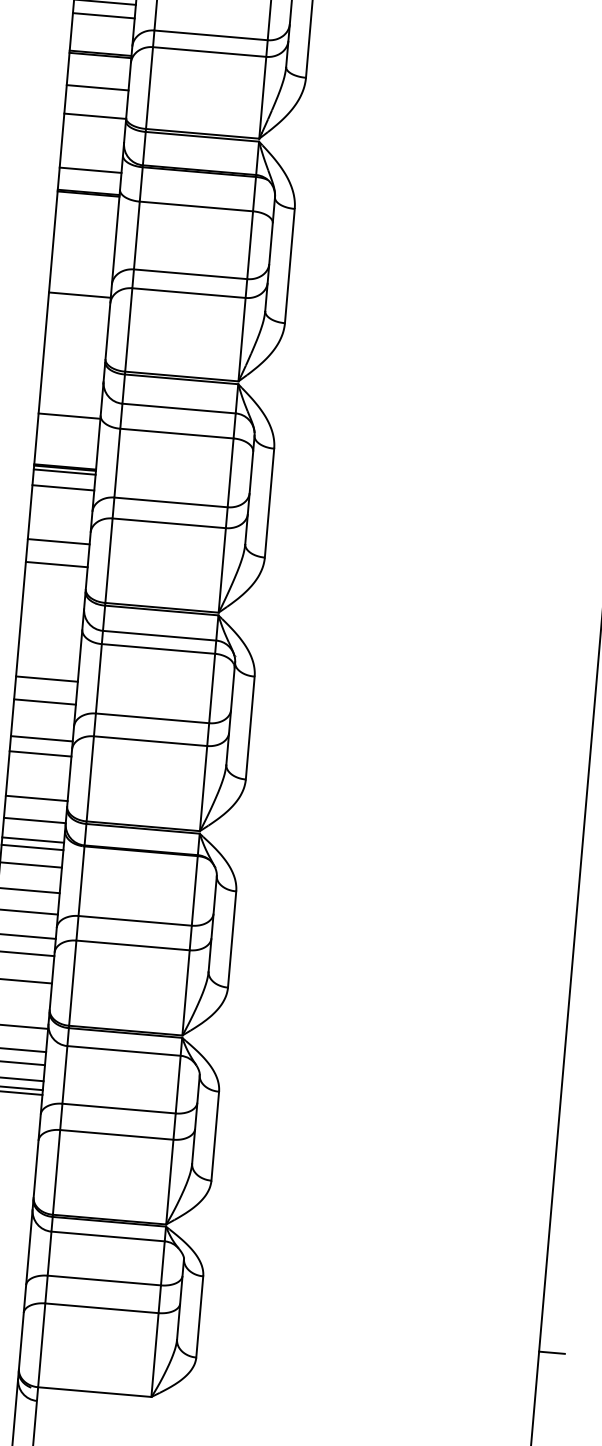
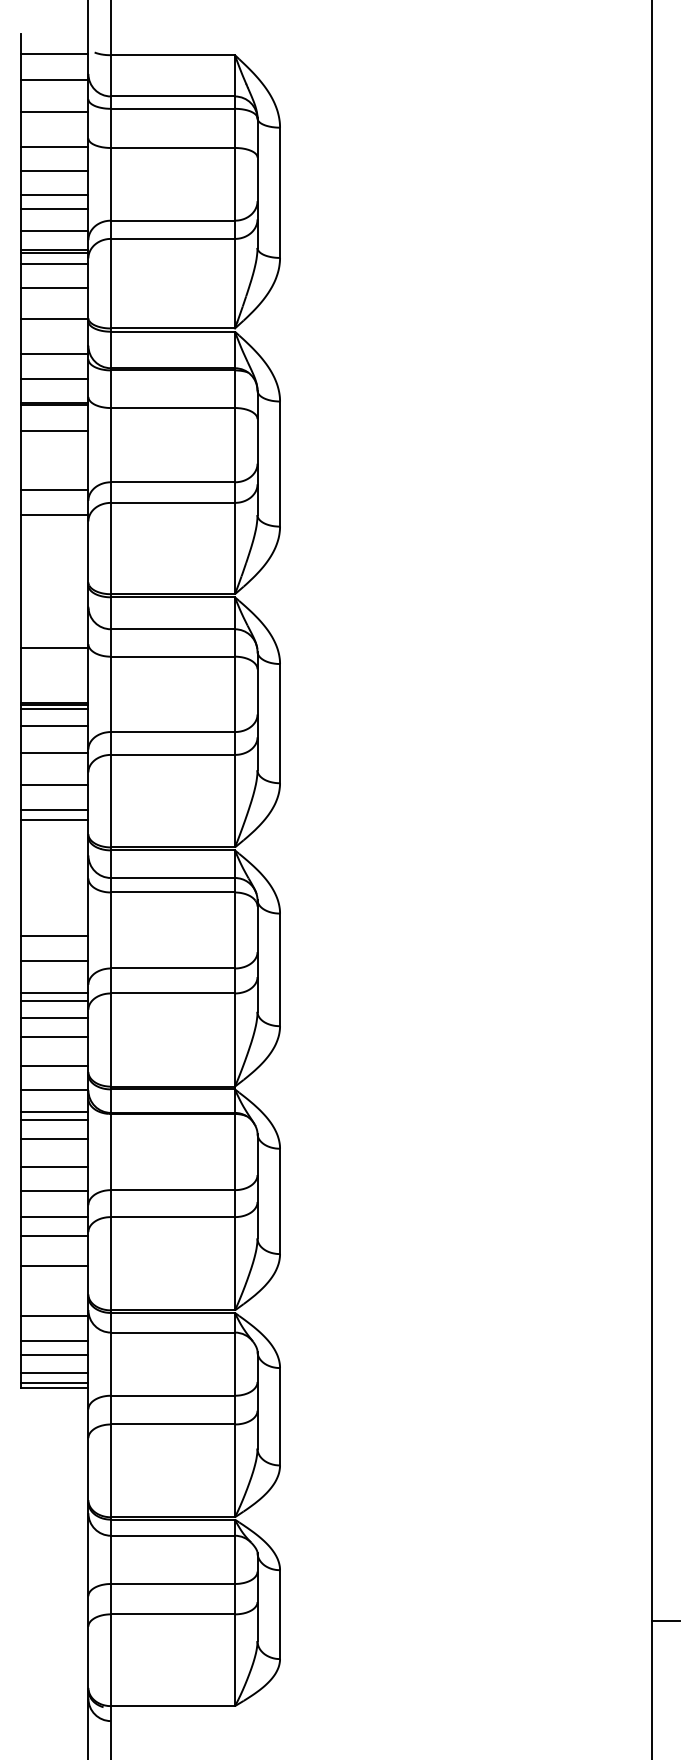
line: (102, 35) -> (54, 230), added
line: (99, 66) -> (54, 264), added
line: (92, 147) -> (54, 353), added
line: (86, 217) -> (54, 430), added
line: (81, 272) -> (54, 490), added
line: (61, 511) -> (54, 752), added
line: (56, 573) -> (54, 819), added
line: (42, 731) -> (54, 992), added
line: (39, 771) -> (54, 1036), added

